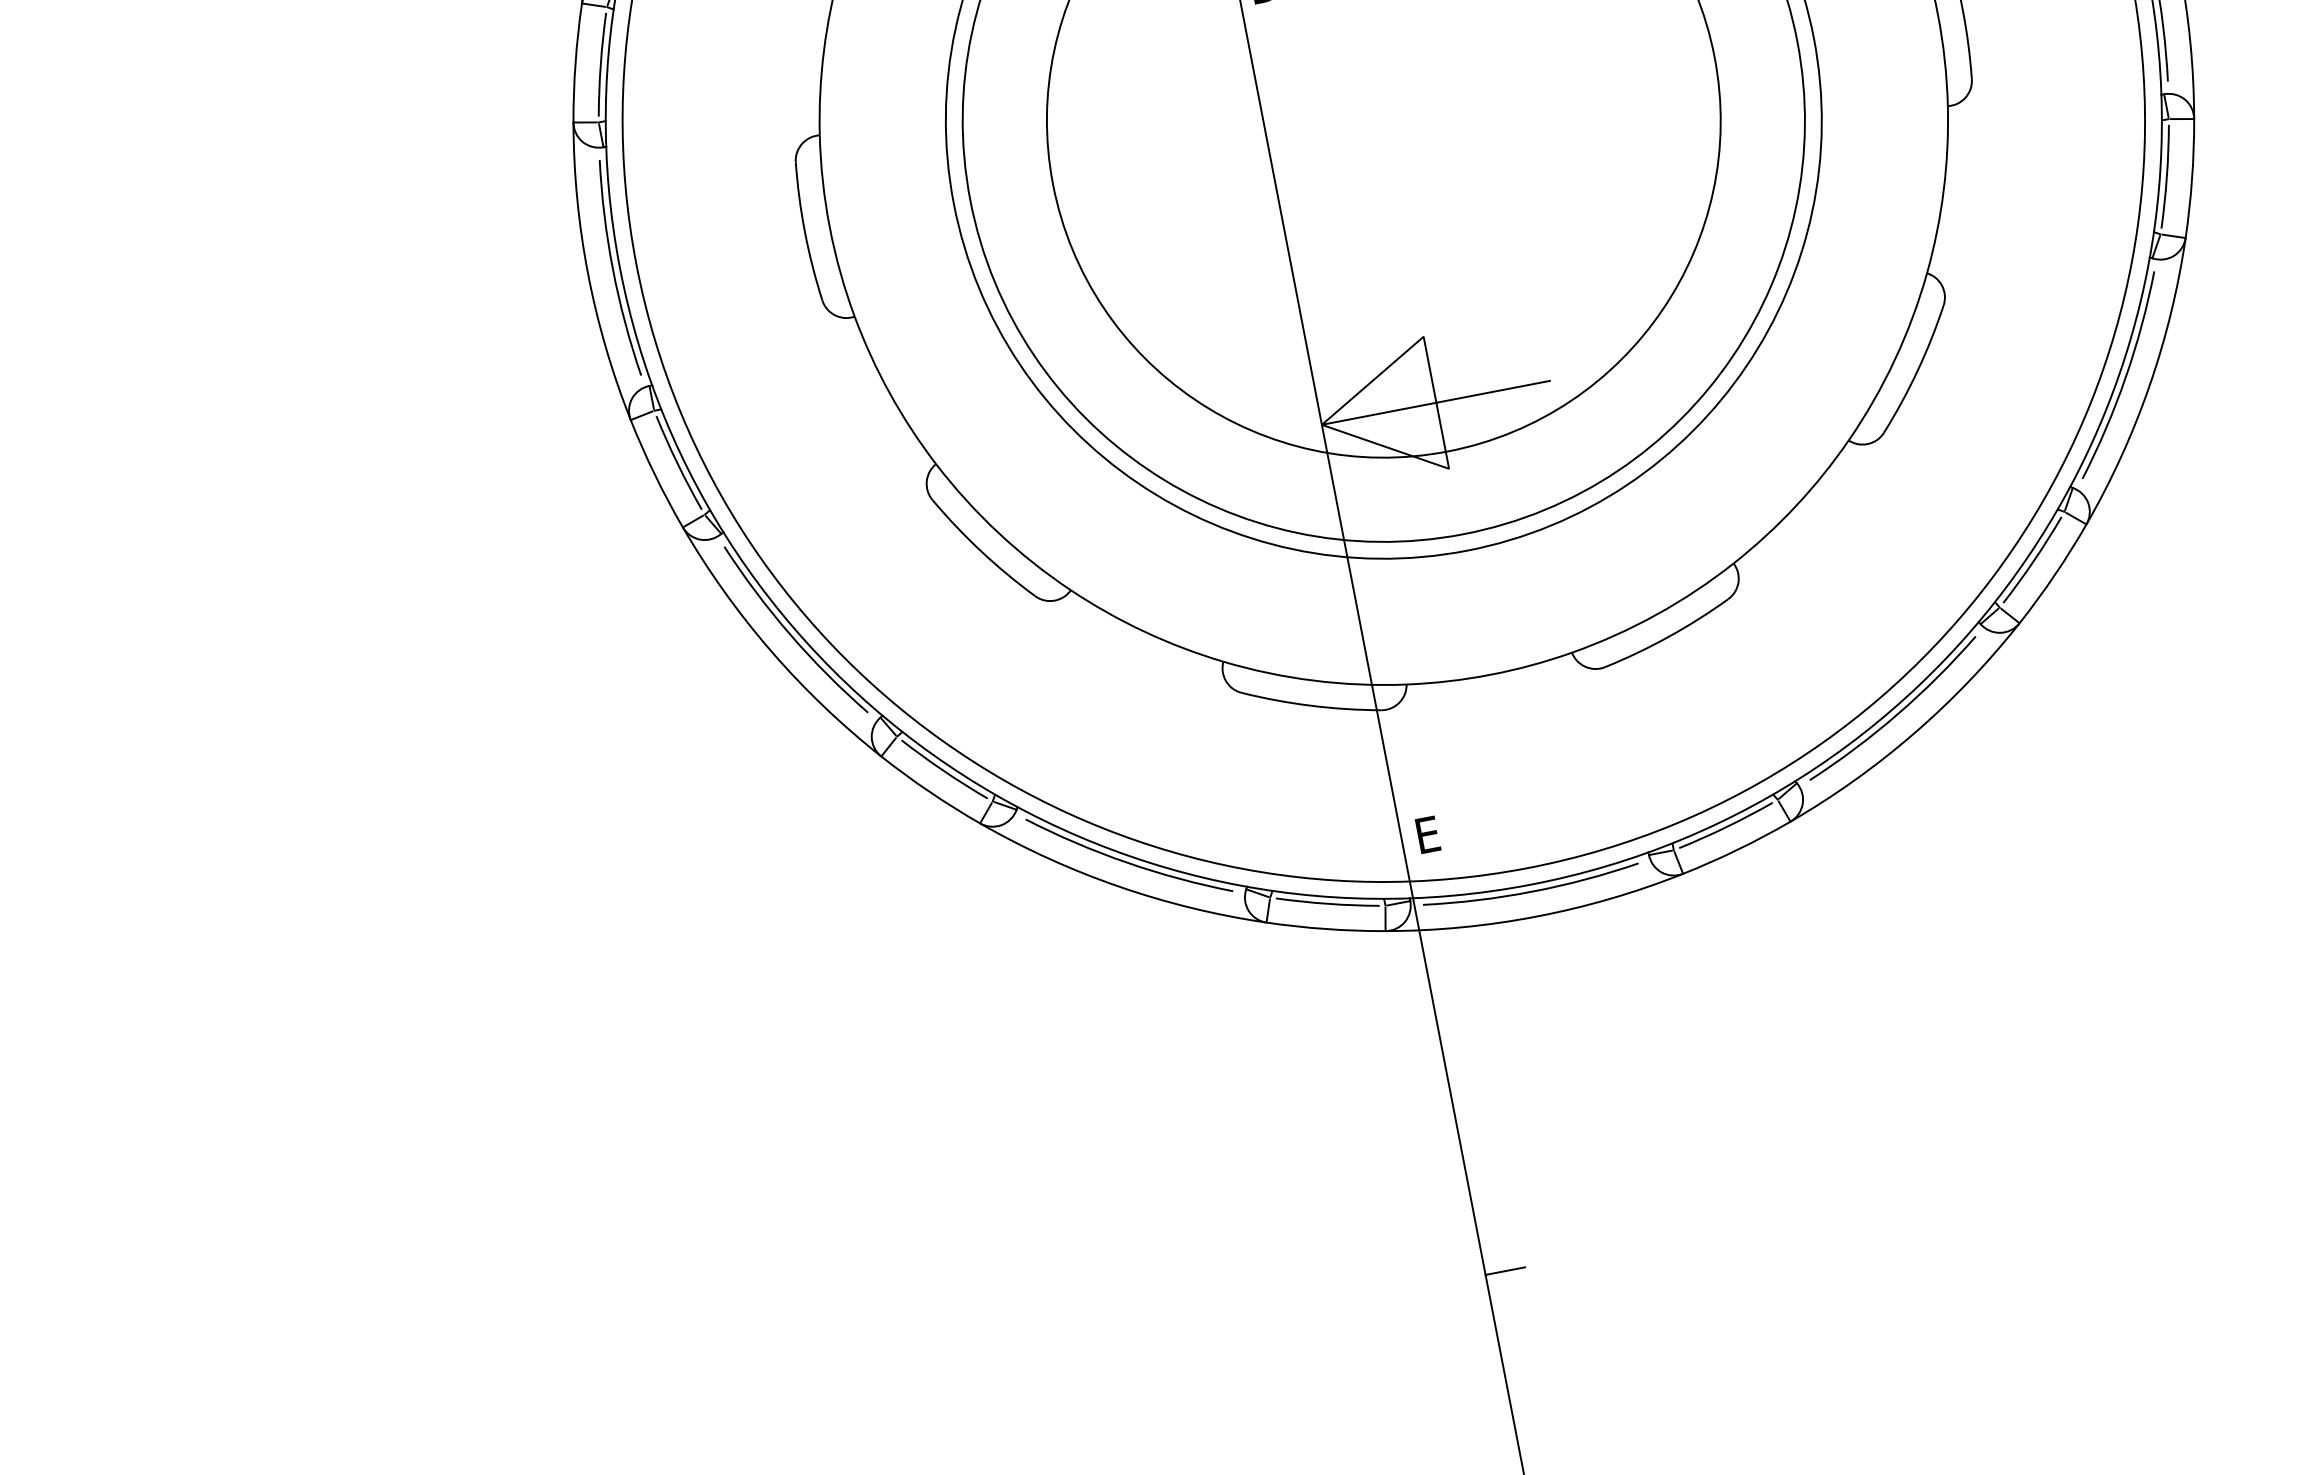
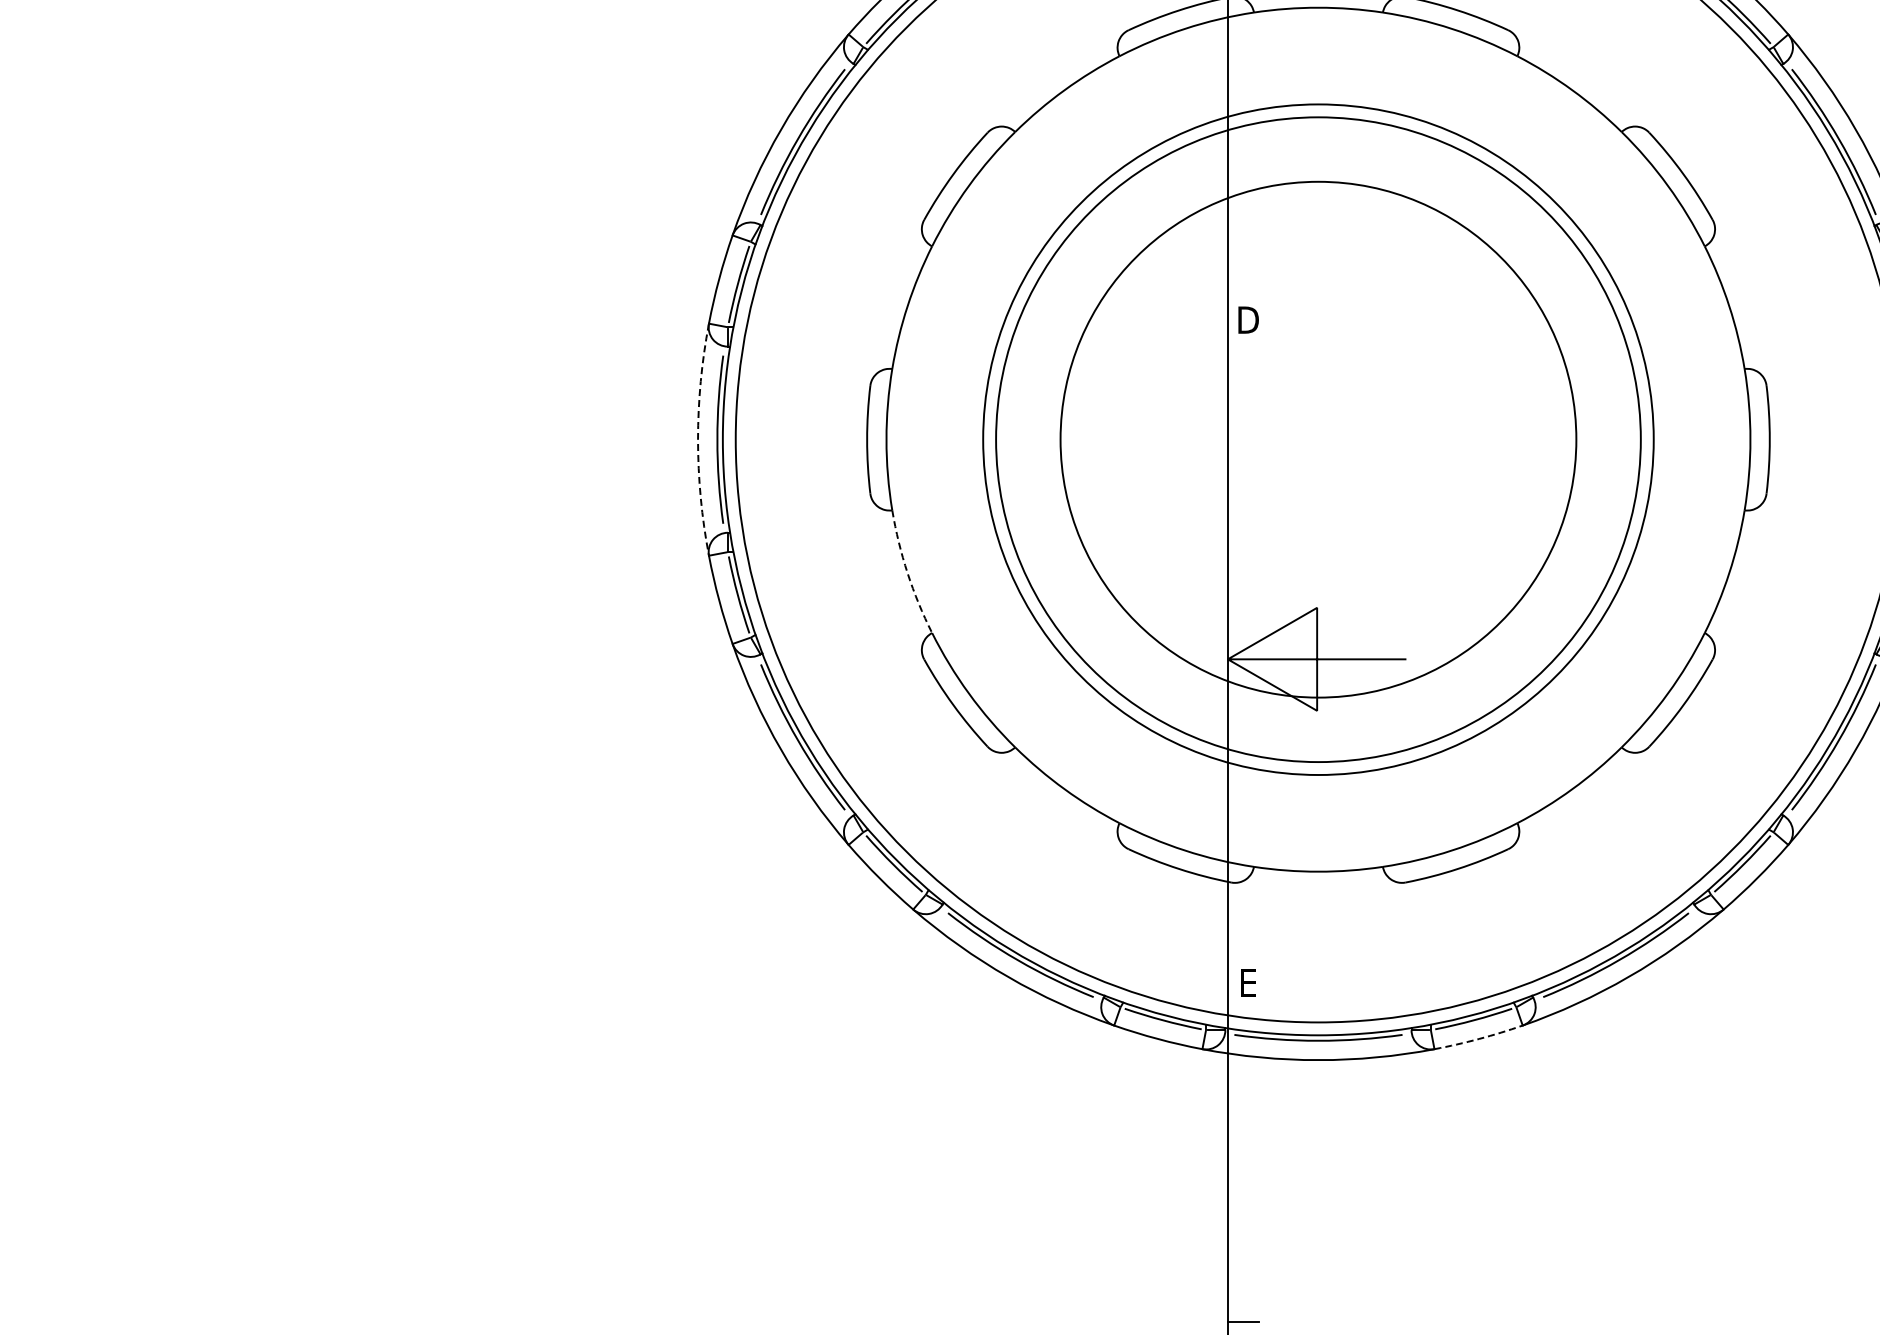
arc: (588, 273) -> (698, 439), solid -> dashed
arc: (889, 393) -> (907, 573), solid -> dashed
arc: (1738, 850) -> (1479, 1039), solid -> dashed

